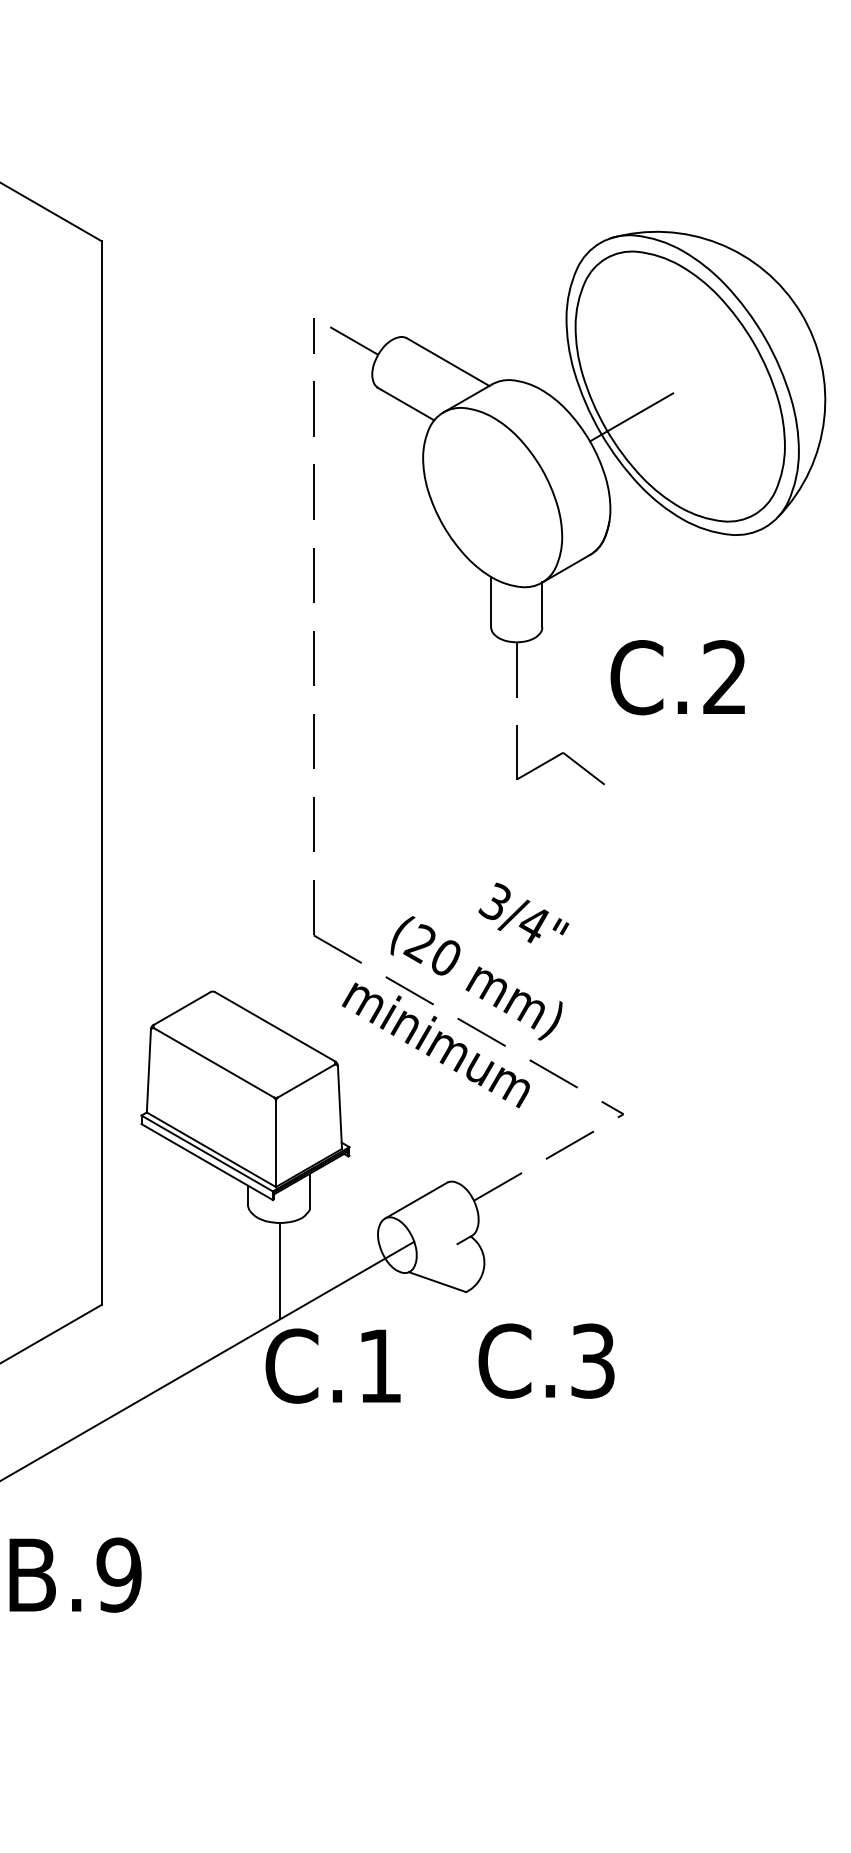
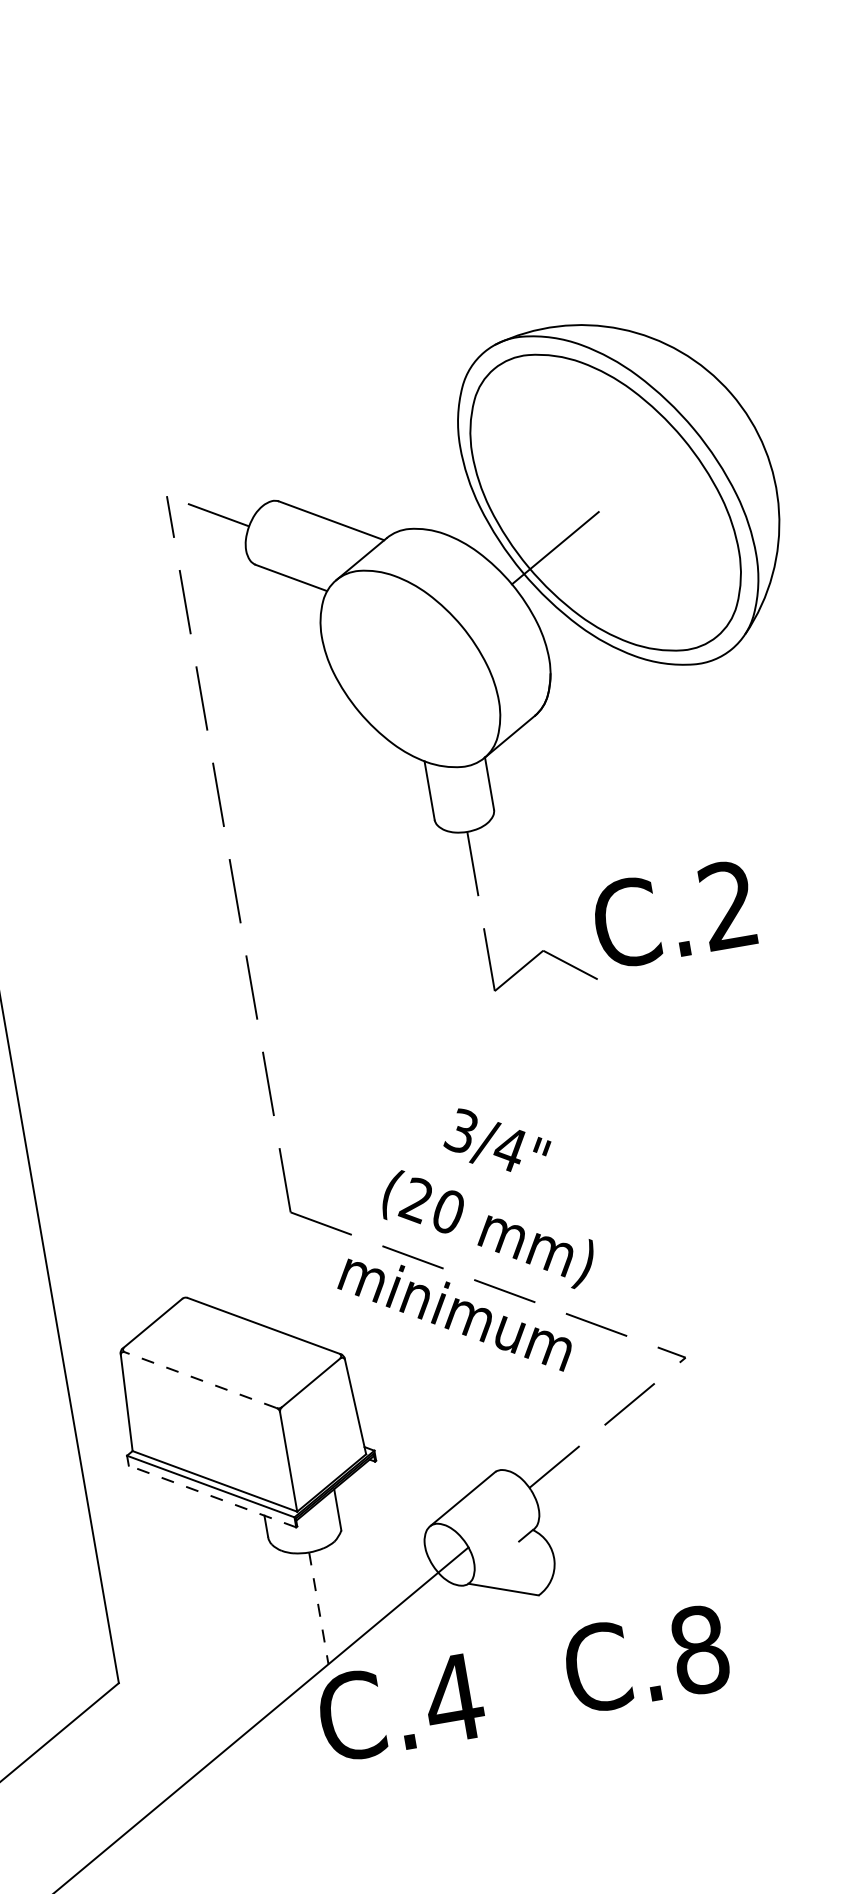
text: (677, 677) -> (673, 914), moved
text: (523, 912) -> (495, 1137), moved
line: (214, 1062) -> (201, 1379), solid -> dashed
line: (207, 1162) -> (212, 1496), solid -> dashed
line: (280, 1271) -> (319, 1608), solid -> dashed
text: (592, 1360) -> (698, 1649), C.3 -> C.8
text: (379, 1365) -> (452, 1697), C.1 -> C.4

